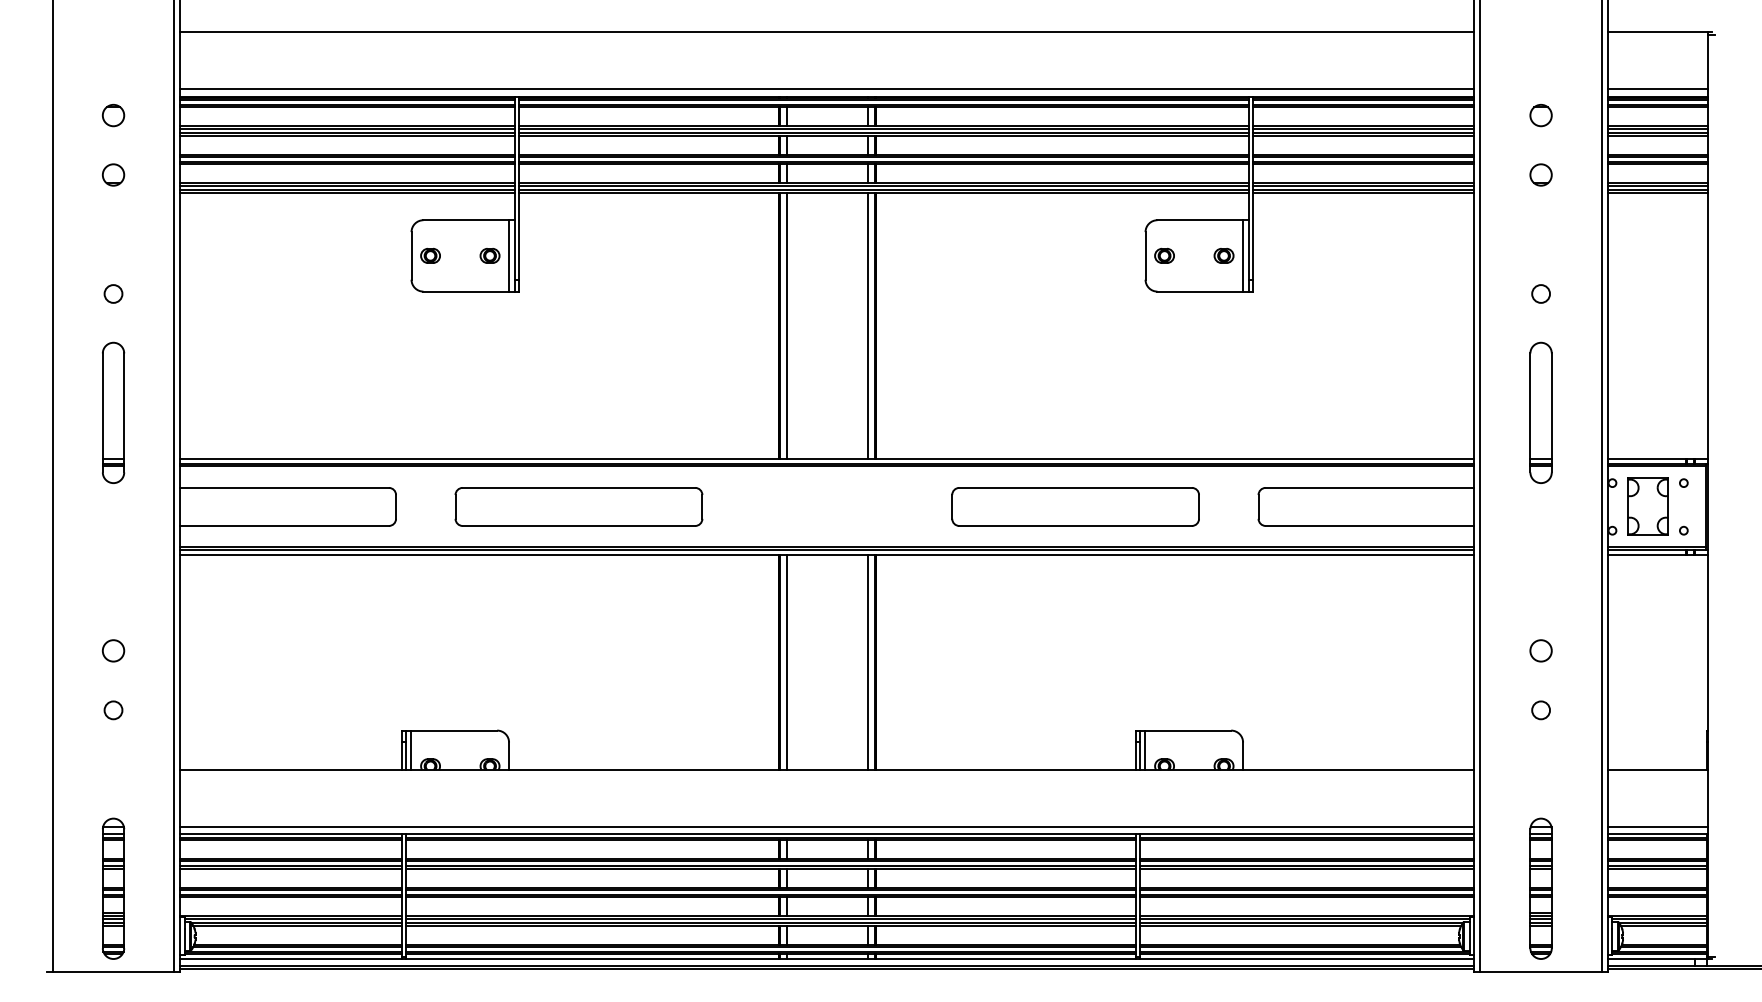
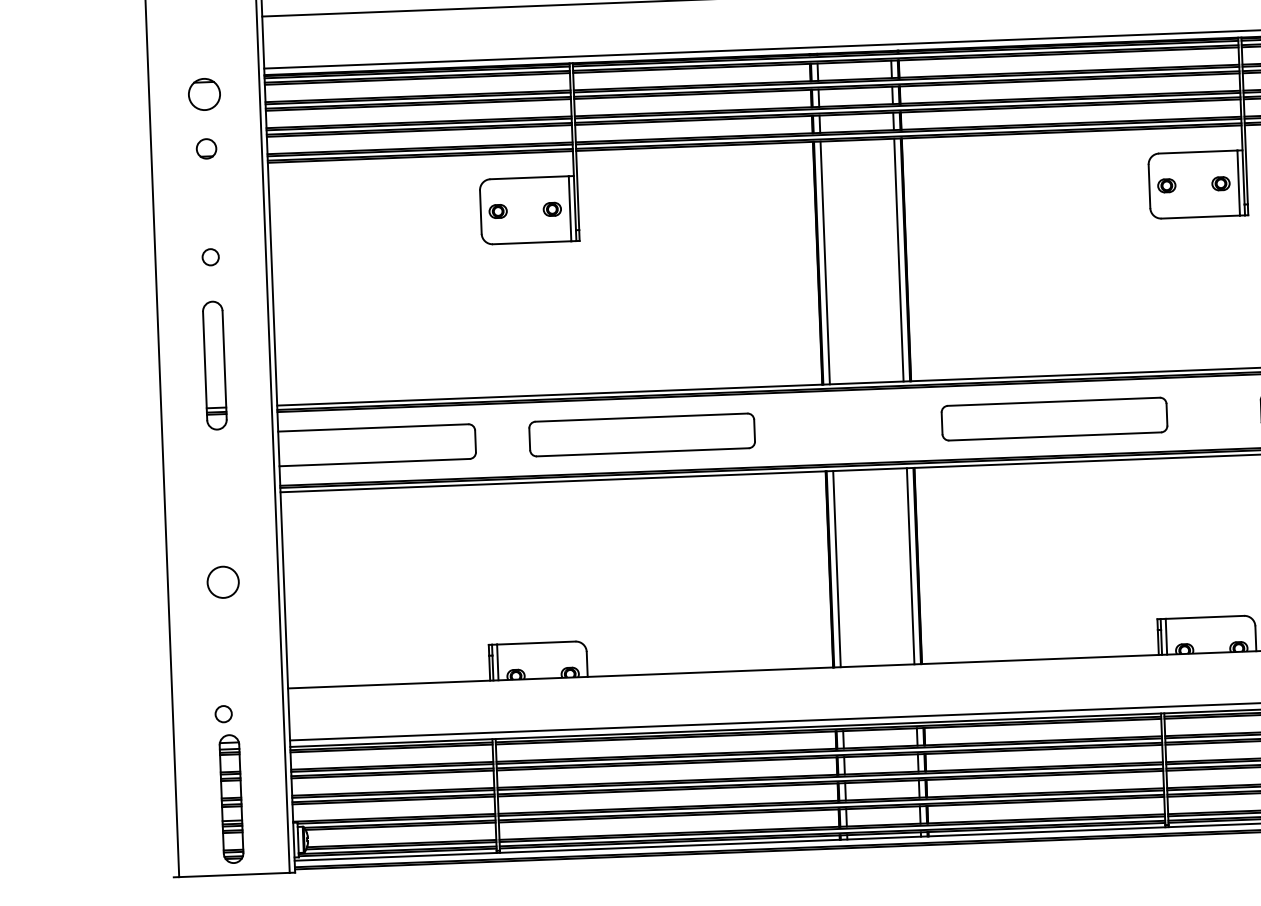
part: (113, 115) -> (204, 94), size x1.6
part: (1075, 506) -> (1054, 418), moved
circle: (113, 650) -> (223, 582), size x1.6
circle: (113, 710) -> (223, 714), moved

